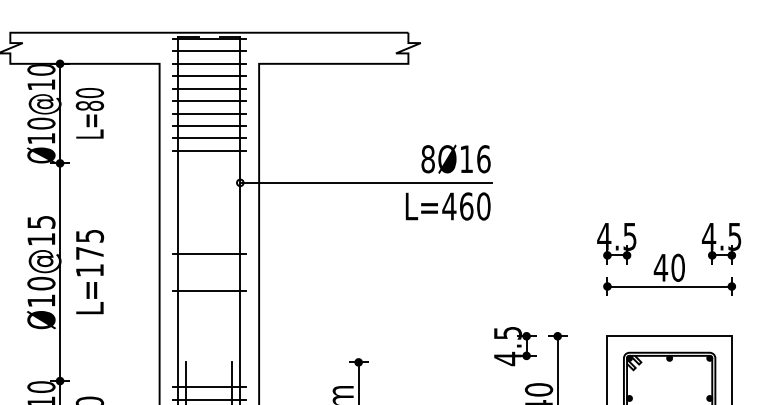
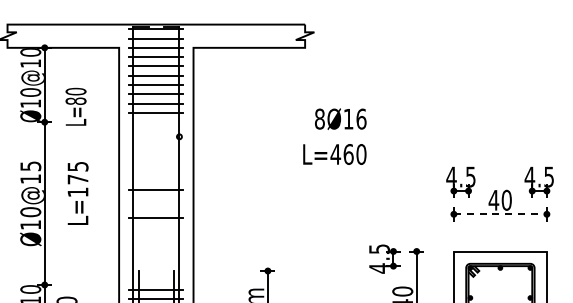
text: (89, 112) -> (75, 106), moved
line: (366, 182) -> (273, 136), removed
text: (89, 272) -> (77, 193), moved
line: (669, 286) -> (500, 214), solid -> dashed

